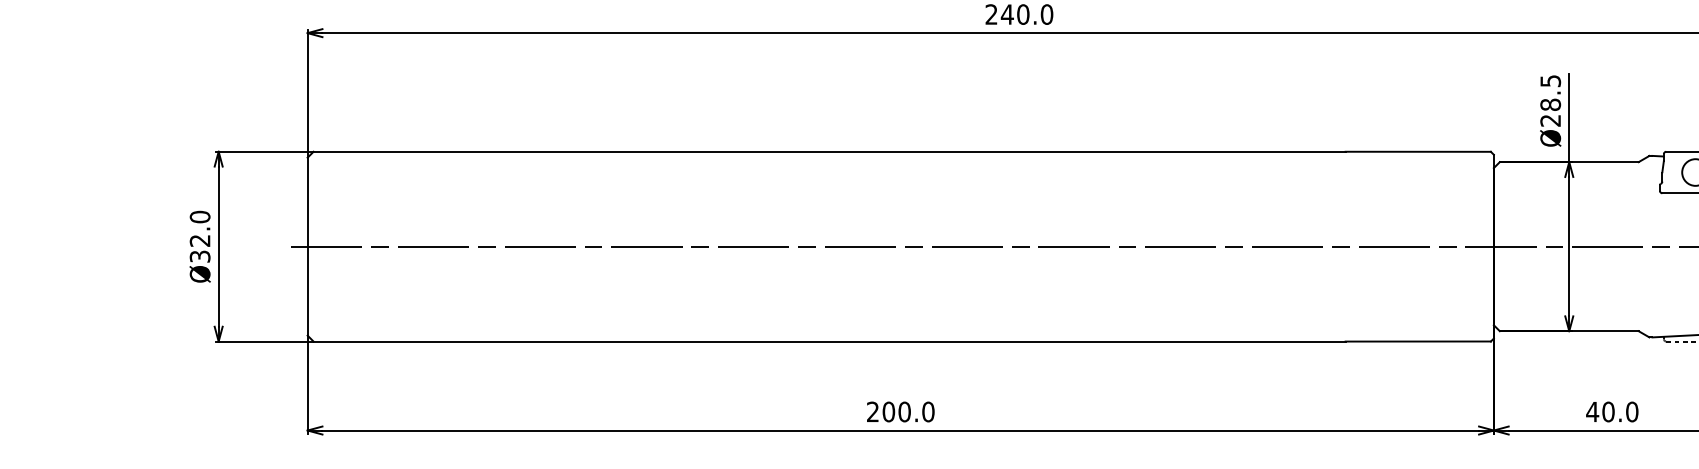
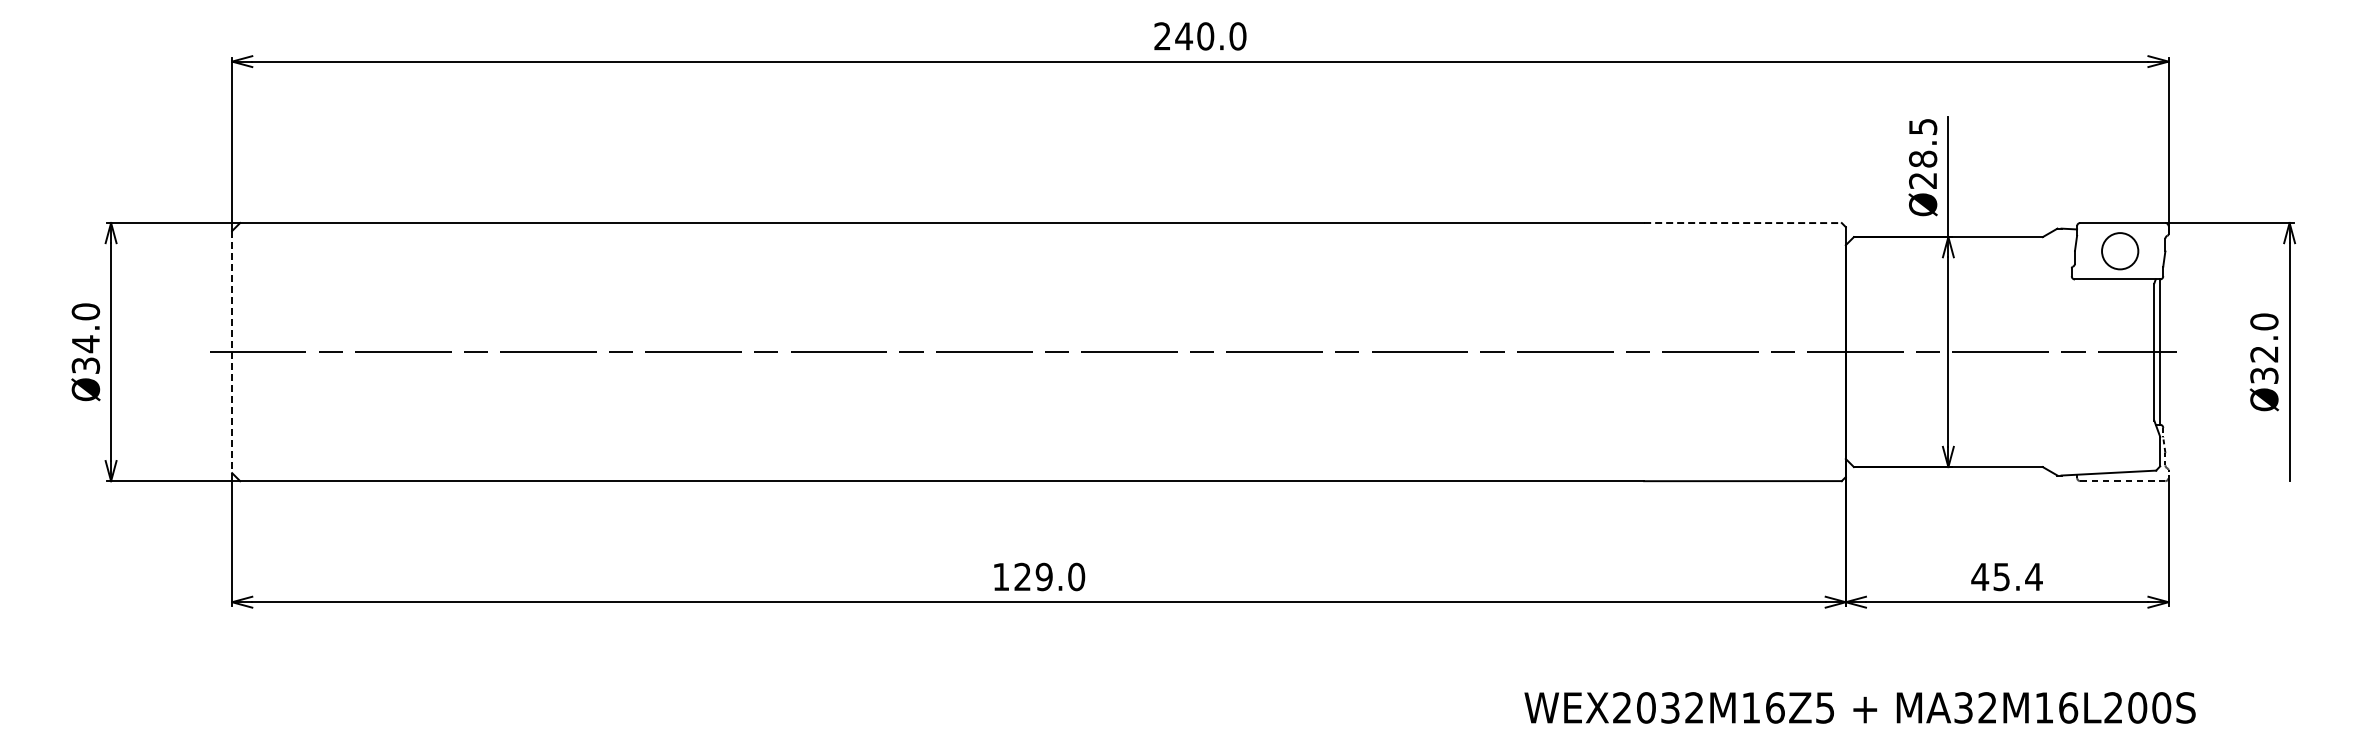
line: (1417, 152) -> (1742, 223), solid -> dashed
text: (199, 241) -> (85, 344), Ø32.0 -> Ø34.0
line: (307, 246) -> (232, 352), solid -> dashed
text: (888, 411) -> (1022, 576), 200.0 -> 129.0
text: (1620, 411) -> (2017, 576), 40.0 -> 45.4

